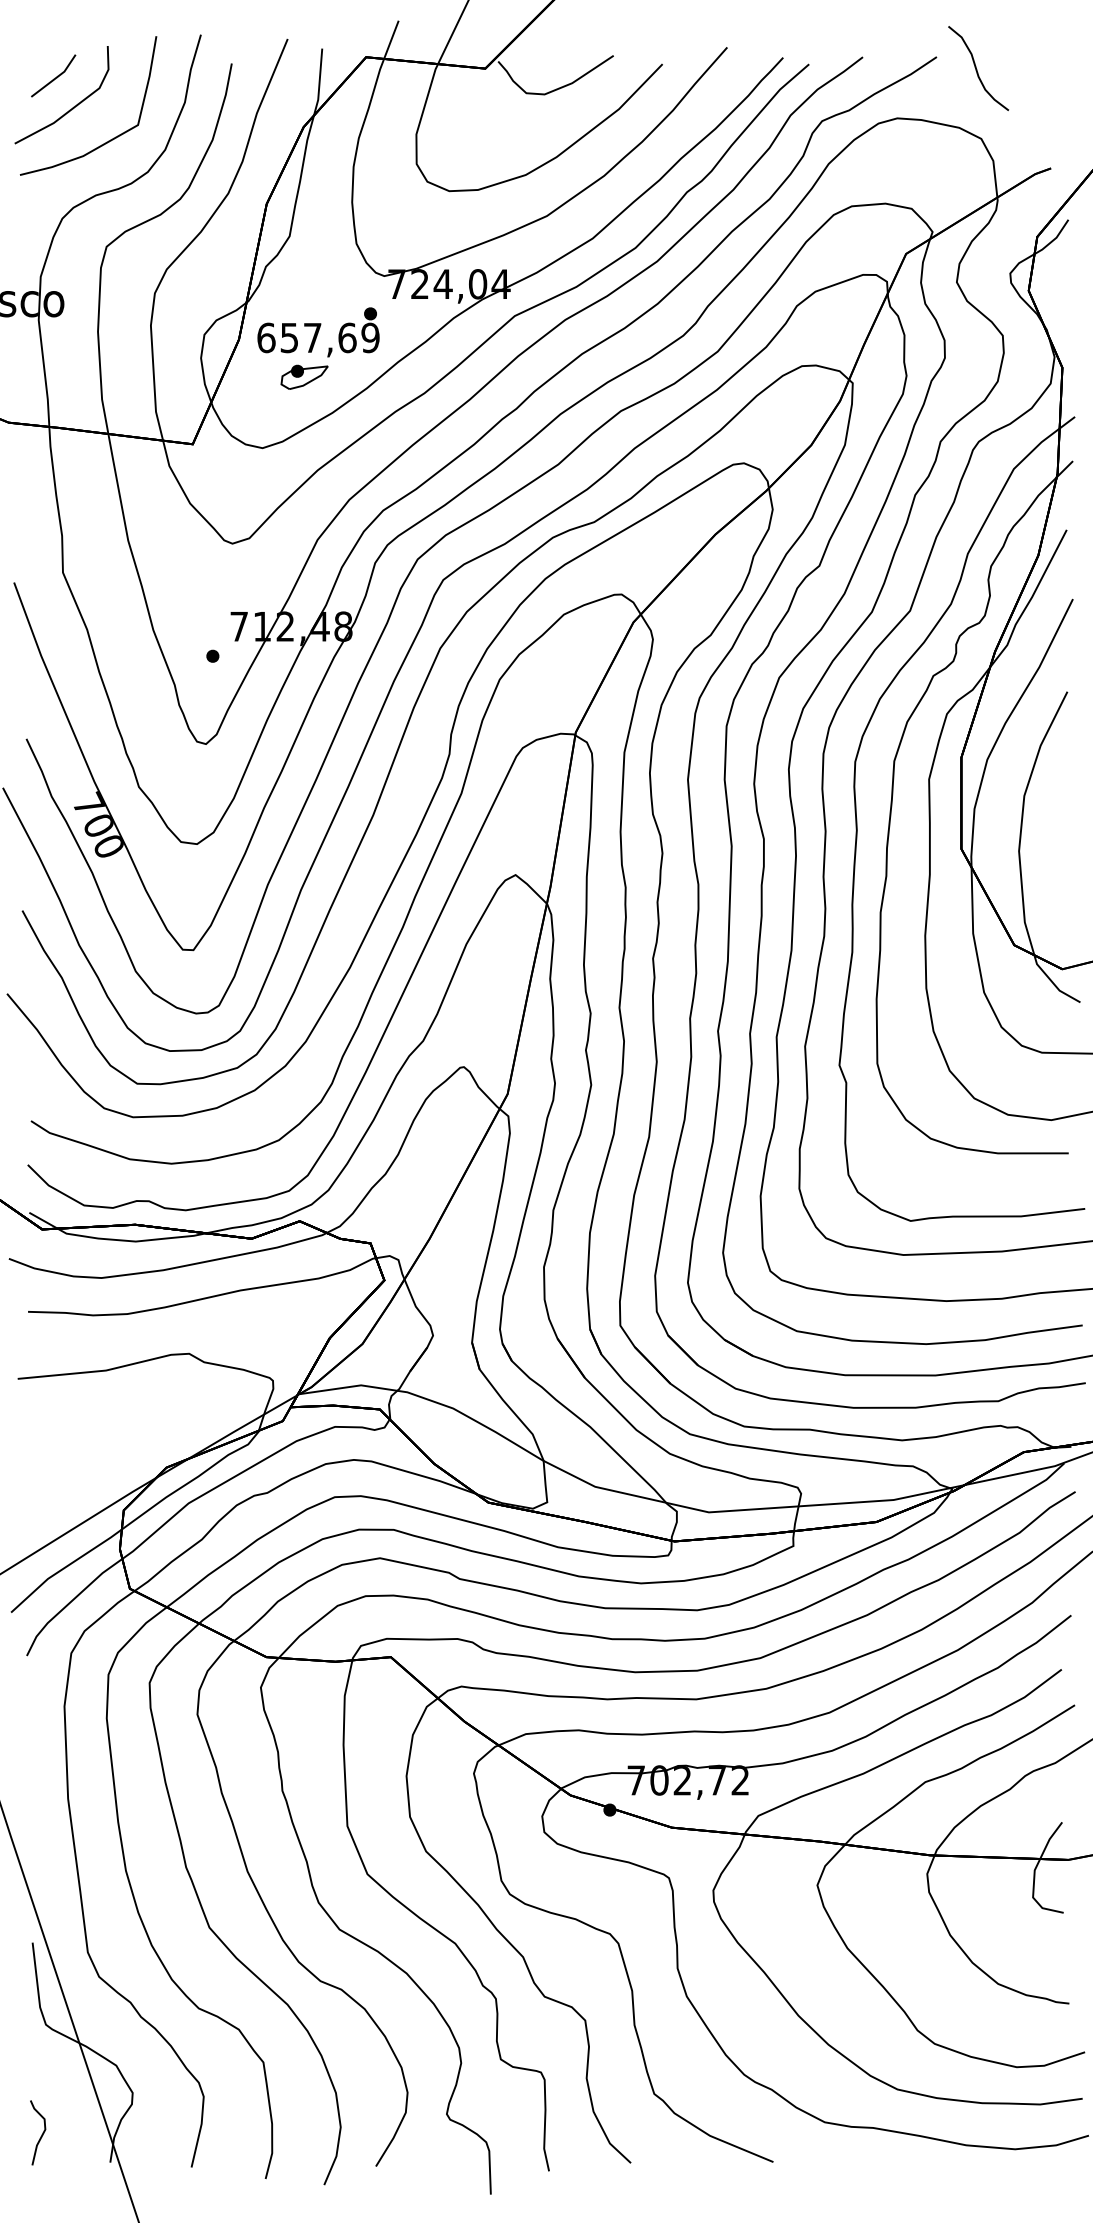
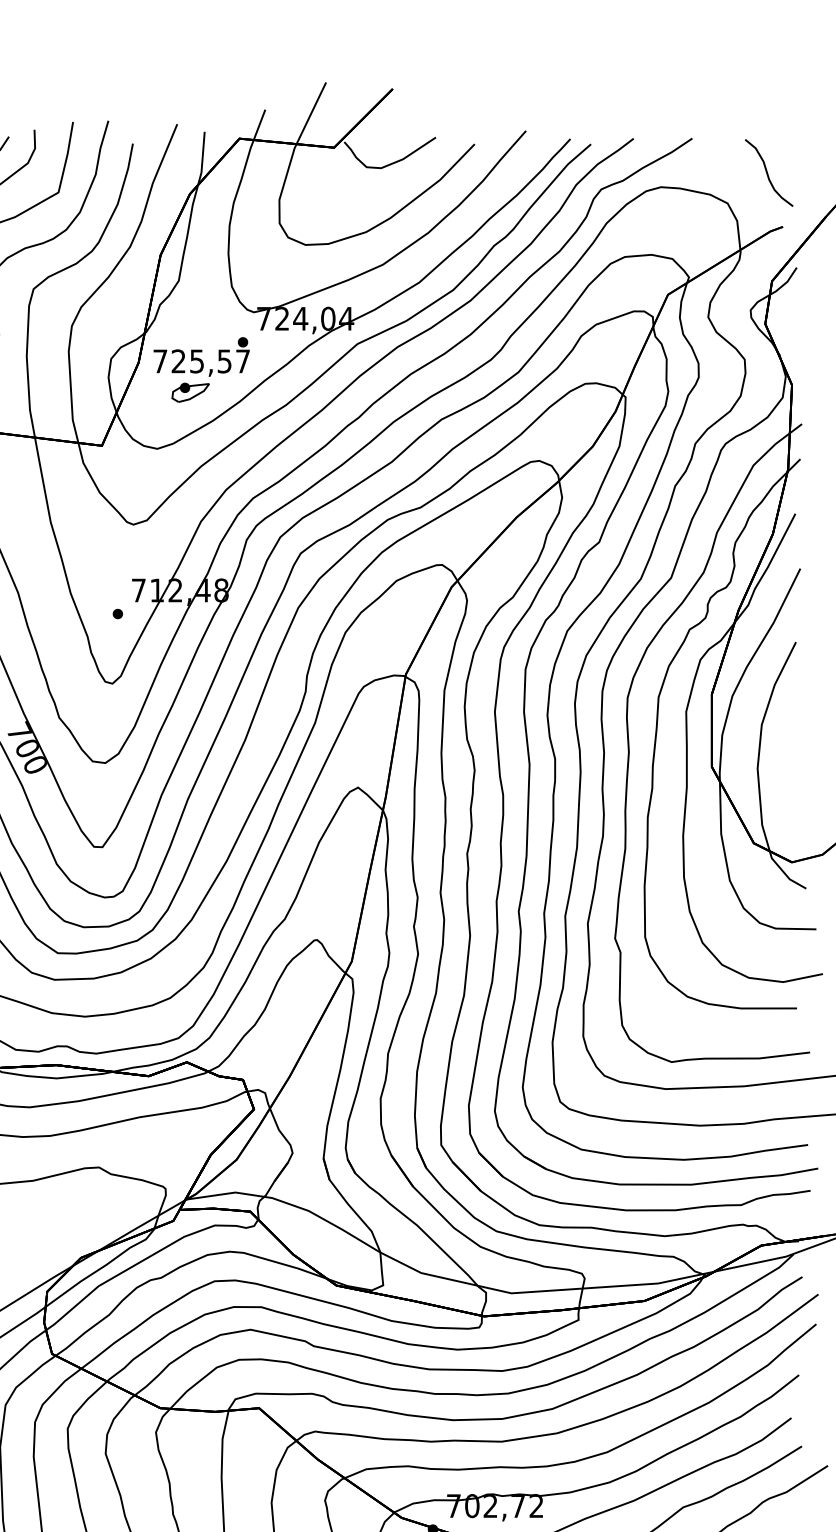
curve: (977, 69) -> (768, 173), moved
text: (318, 337) -> (201, 361), 657,69 -> 725,57

